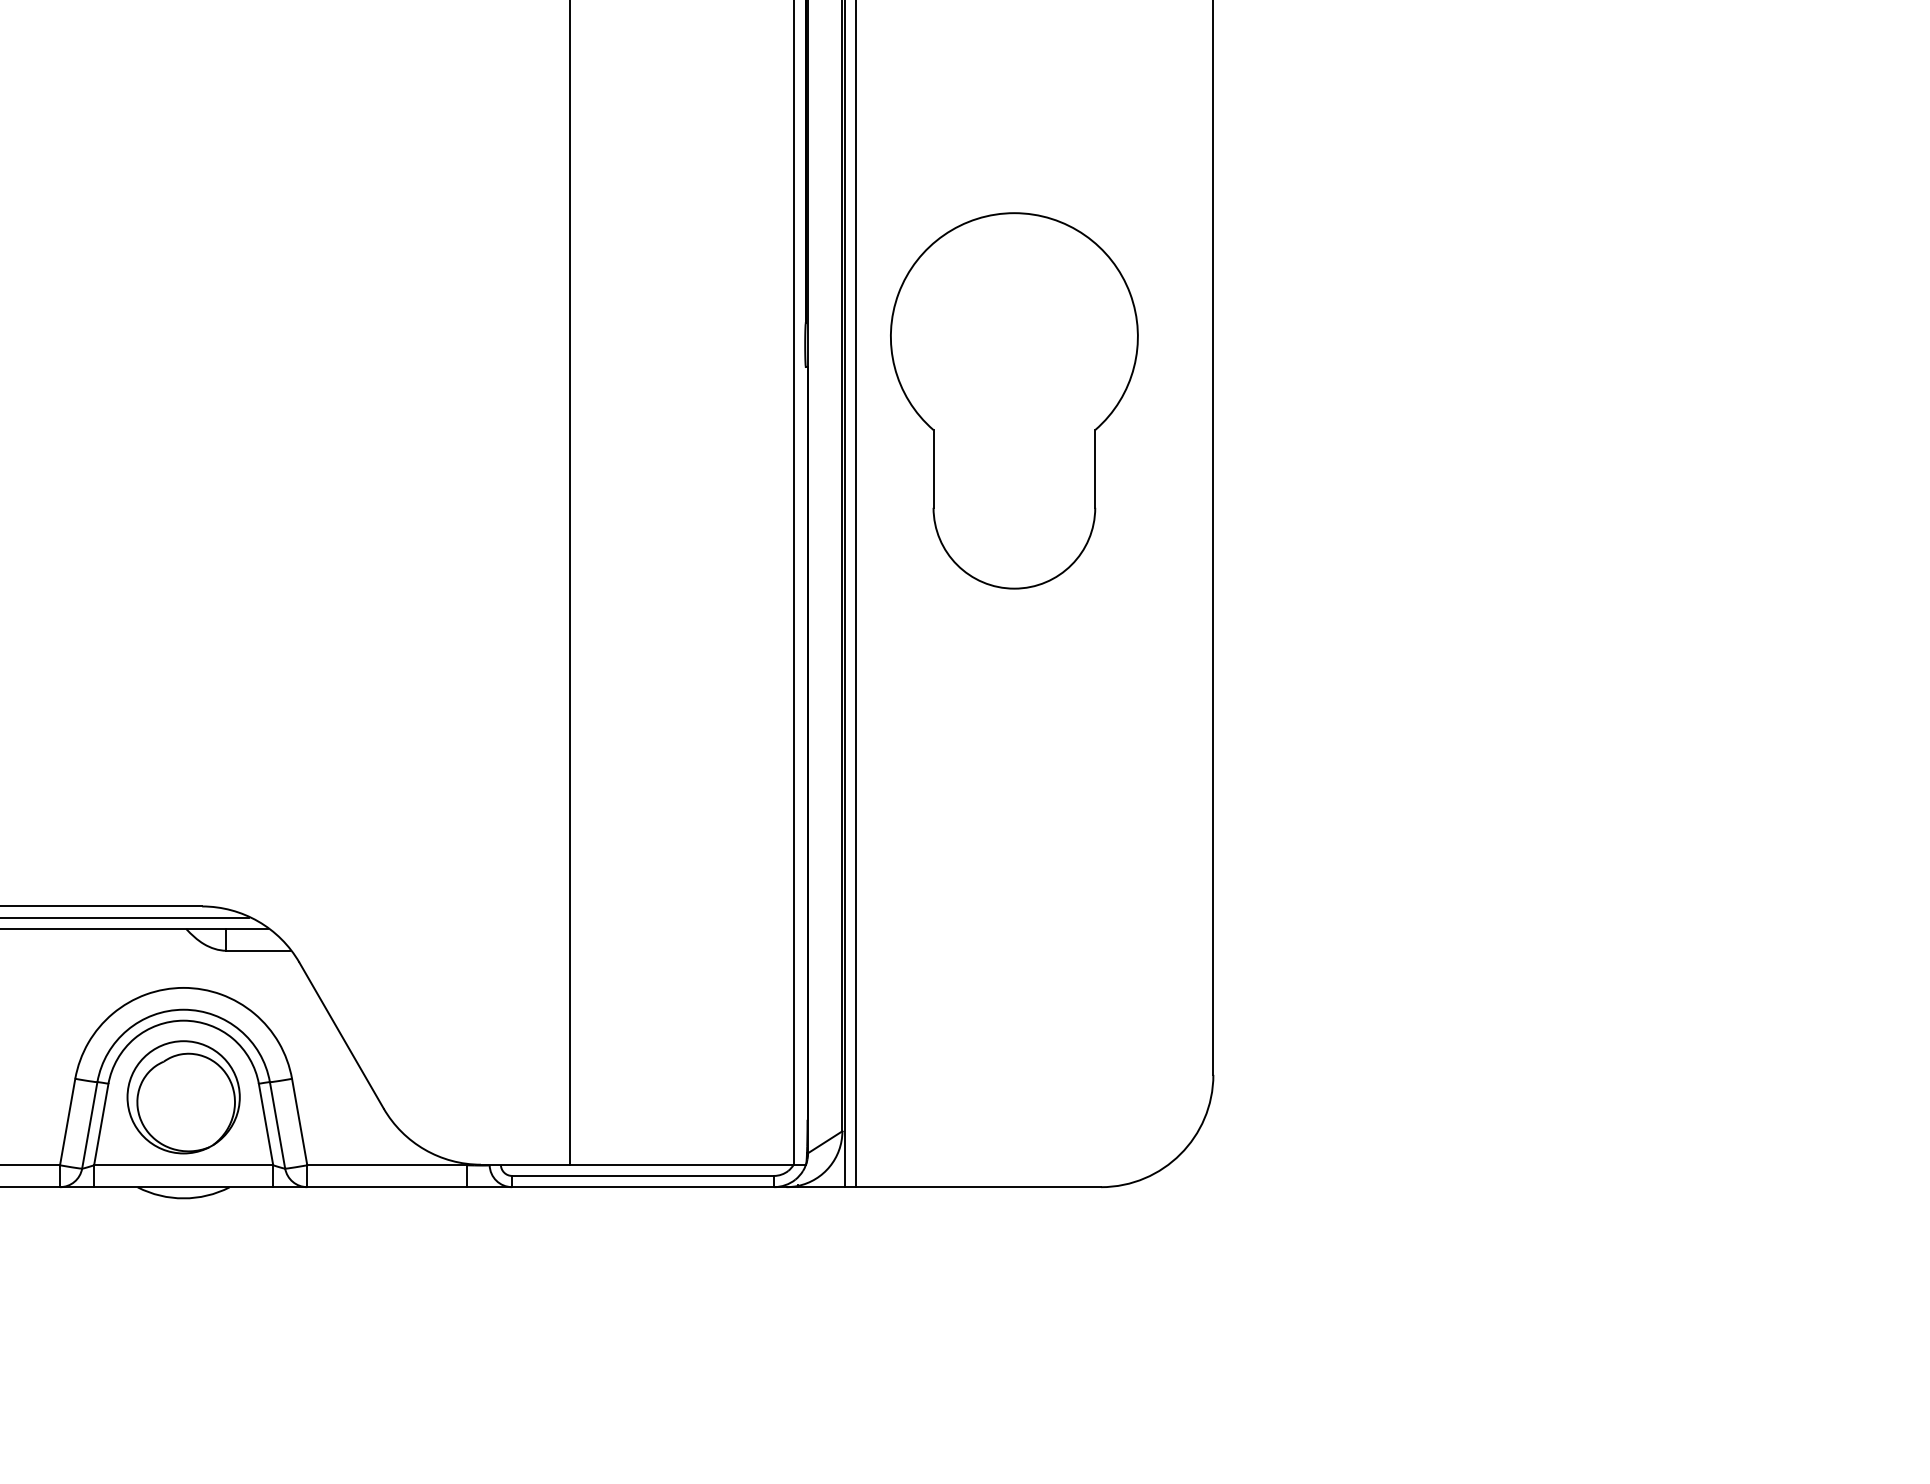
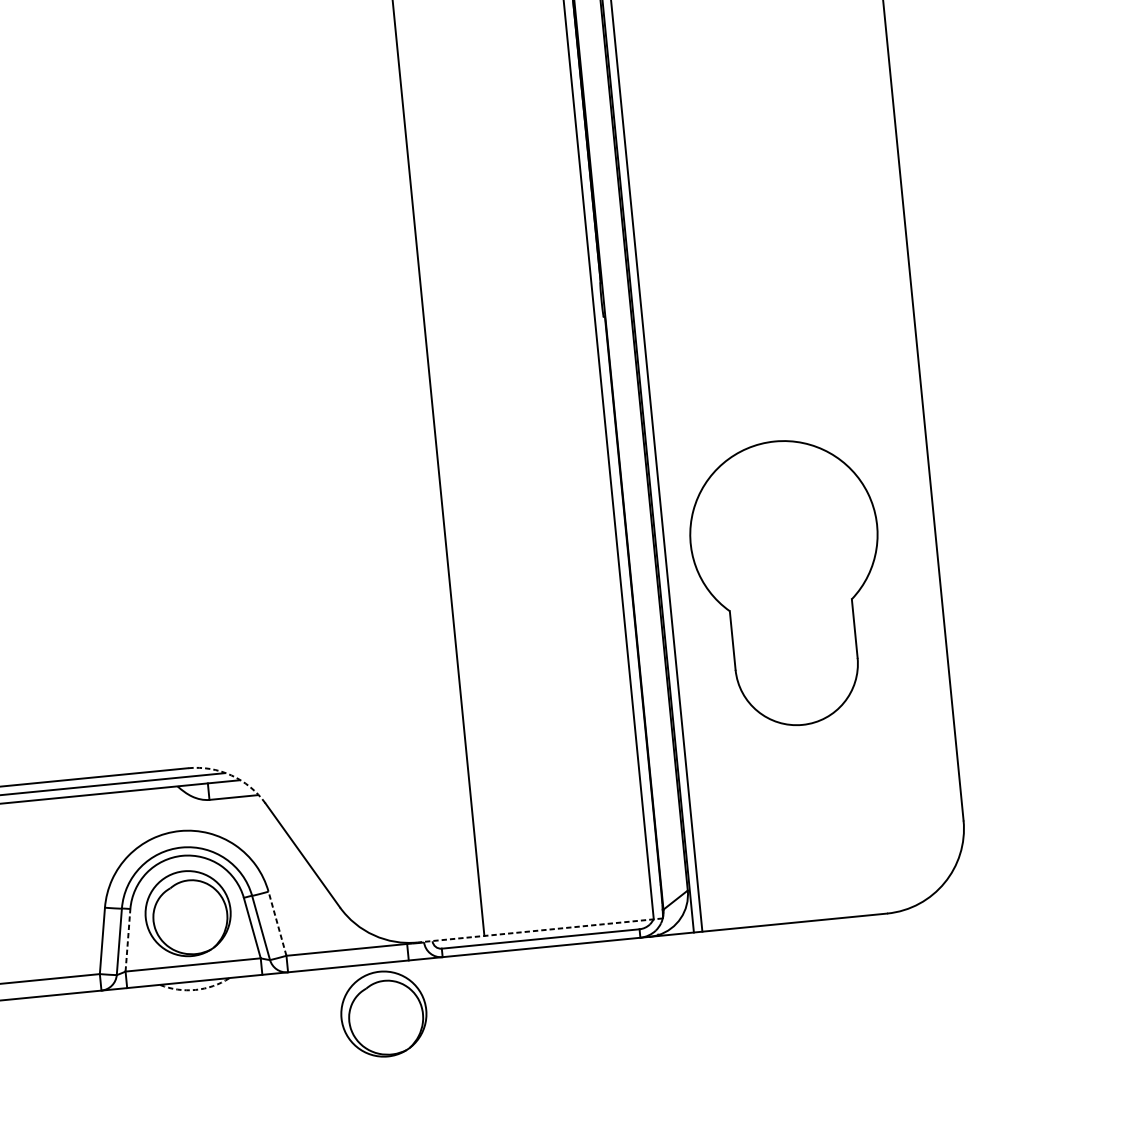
part: (1014, 400) -> (788, 582), moved
arc: (258, 921) -> (231, 775), solid -> dashed
line: (299, 1122) -> (277, 924), solid -> dashed
line: (101, 1124) -> (128, 940), solid -> dashed
line: (643, 1164) -> (540, 930), solid -> dashed
arc: (183, 1198) -> (195, 990), solid -> dashed
part: (427, 1254) -> (383, 1014), added

